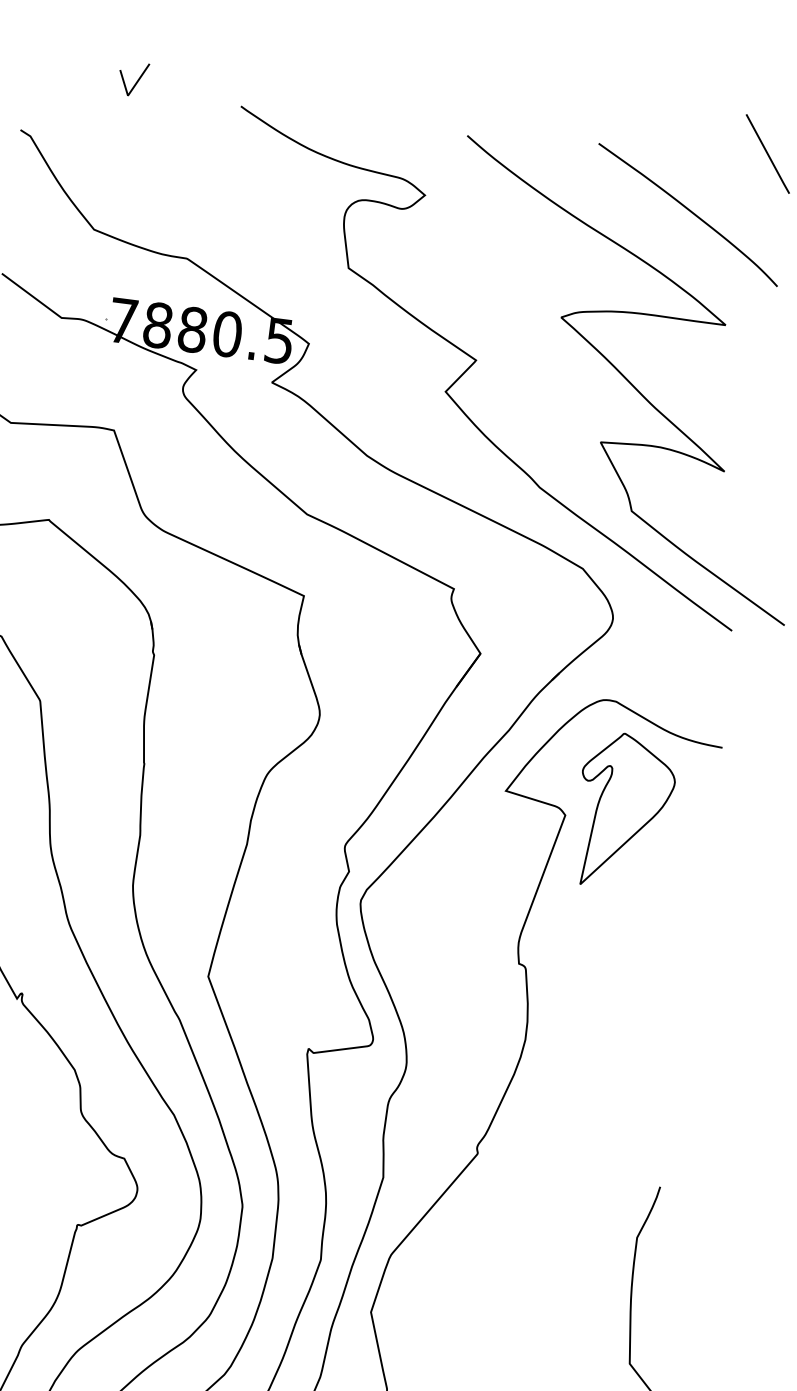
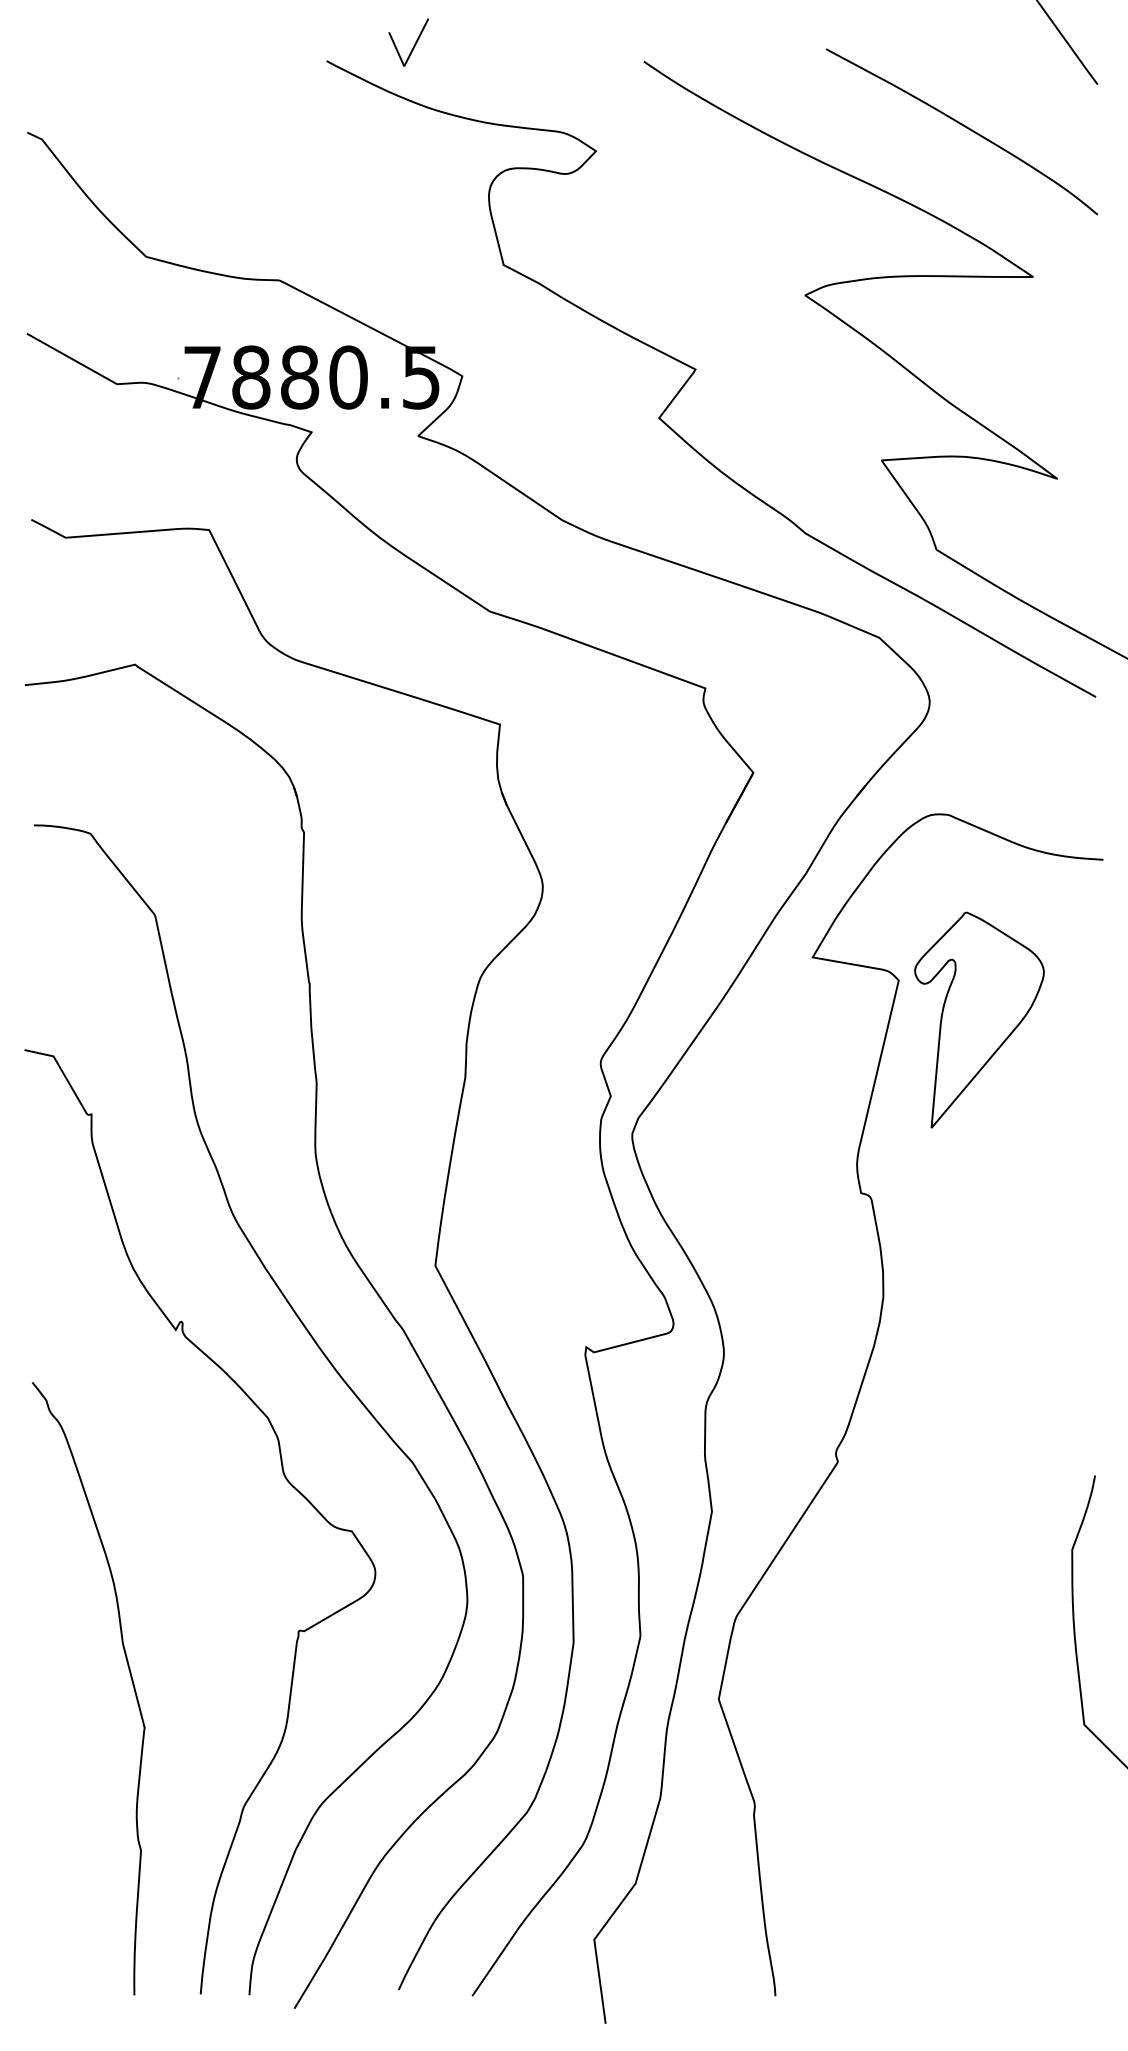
line: (136, 81) -> (413, 45), moved
part: (624, 811) -> (979, 1019), moved

